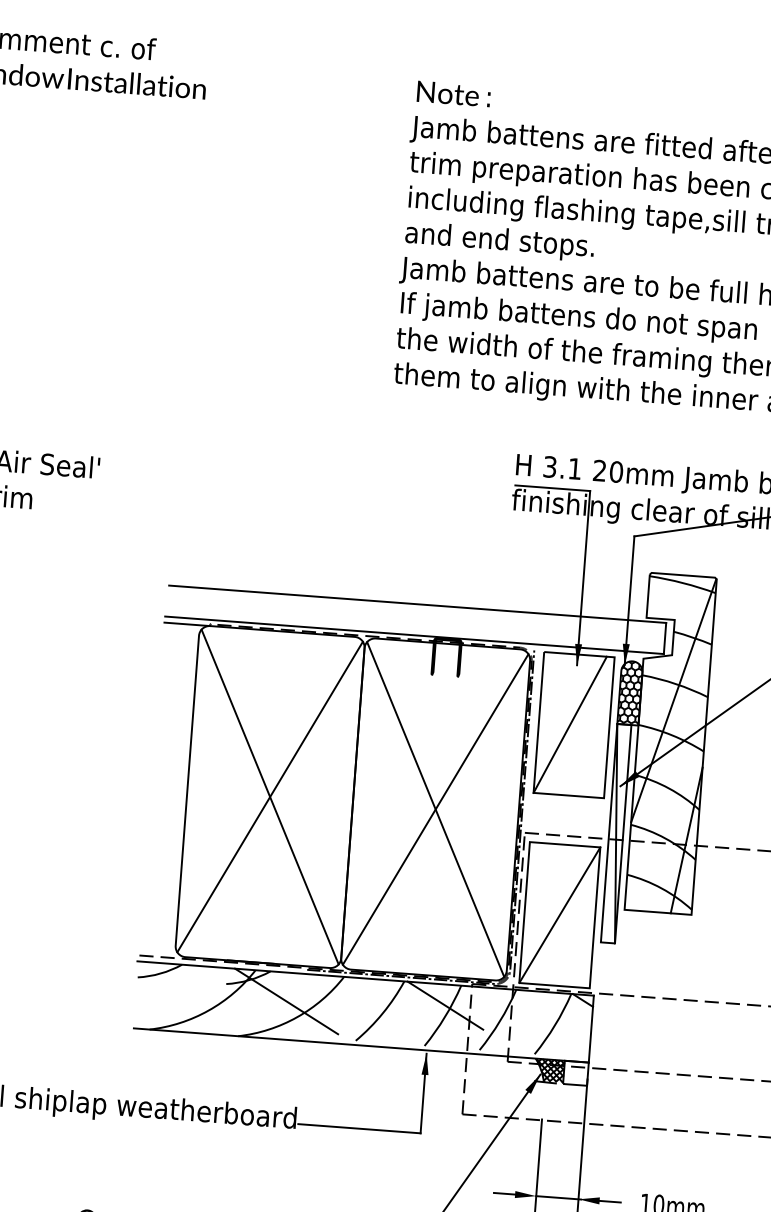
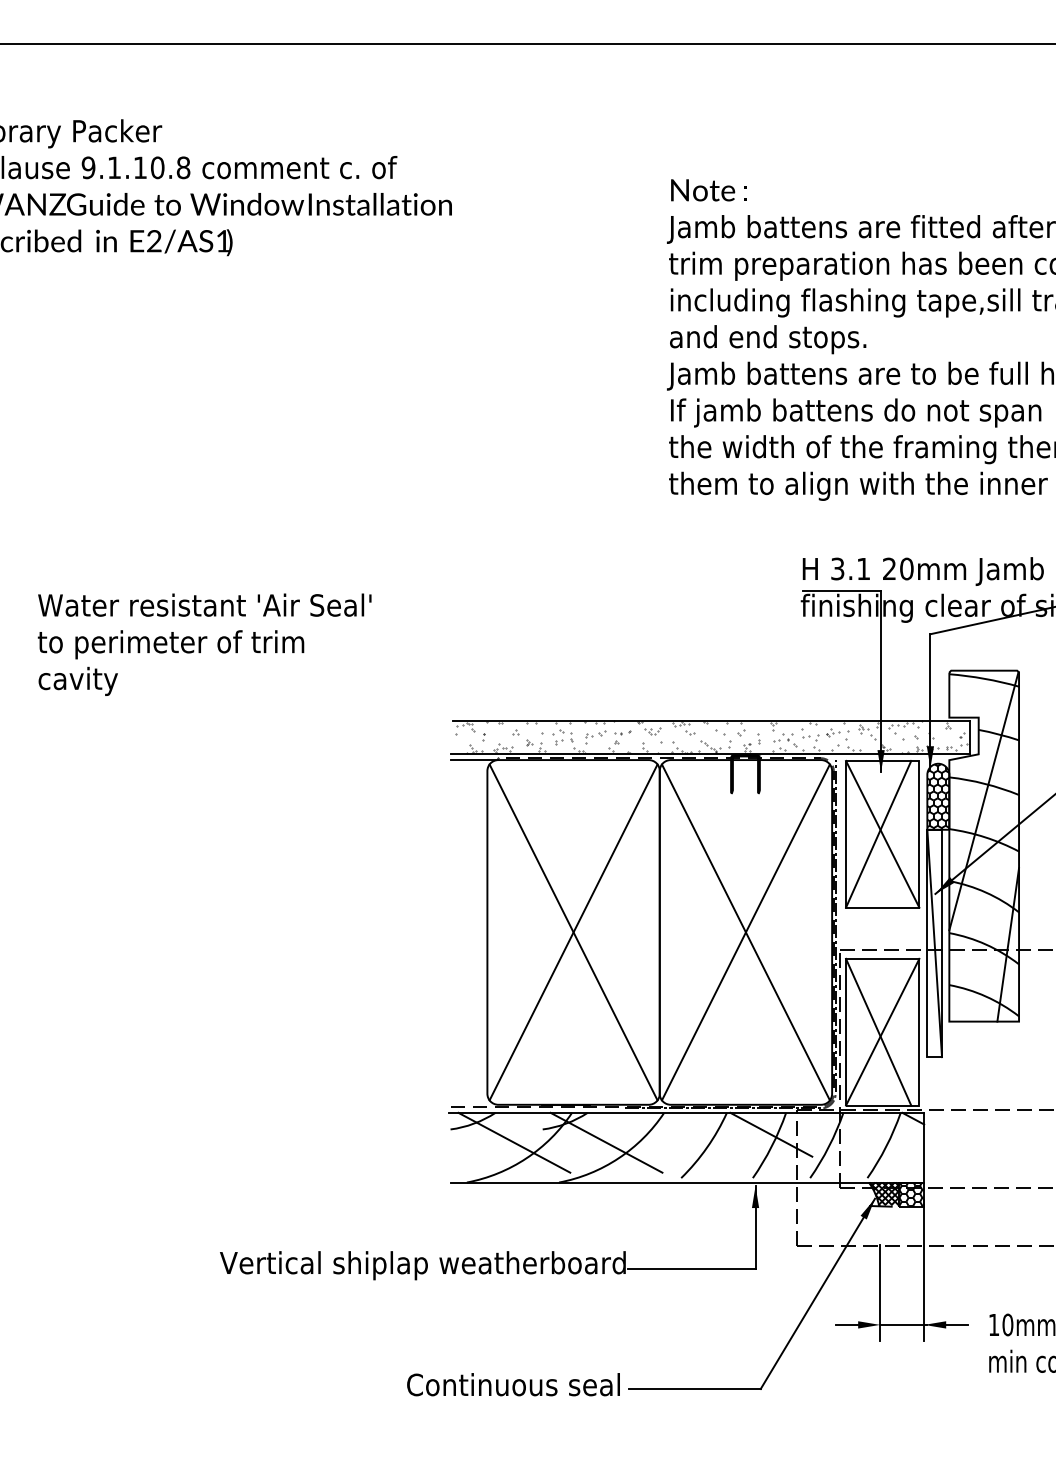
hatch: (416, 619) -> (711, 737), added
line: (573, 724) -> (882, 833), added
line: (555, 914) -> (878, 1031), added
line: (198, 994) -> (514, 1142), added
hatch: (575, 1073) -> (911, 1194), added

